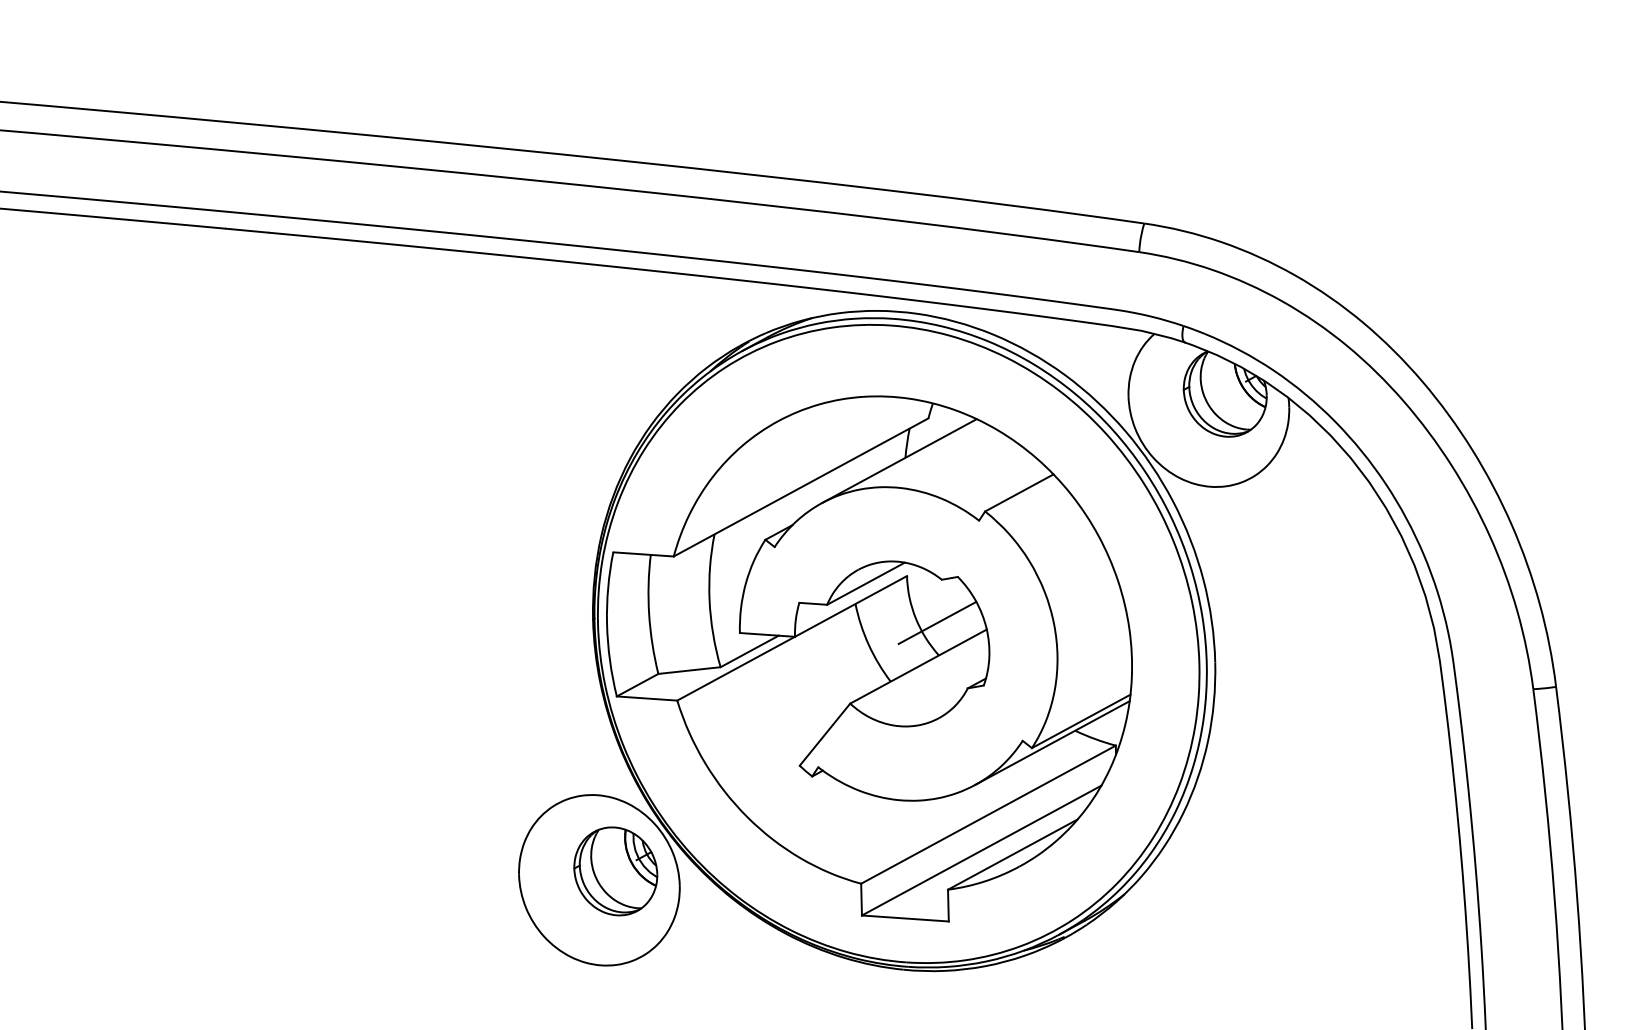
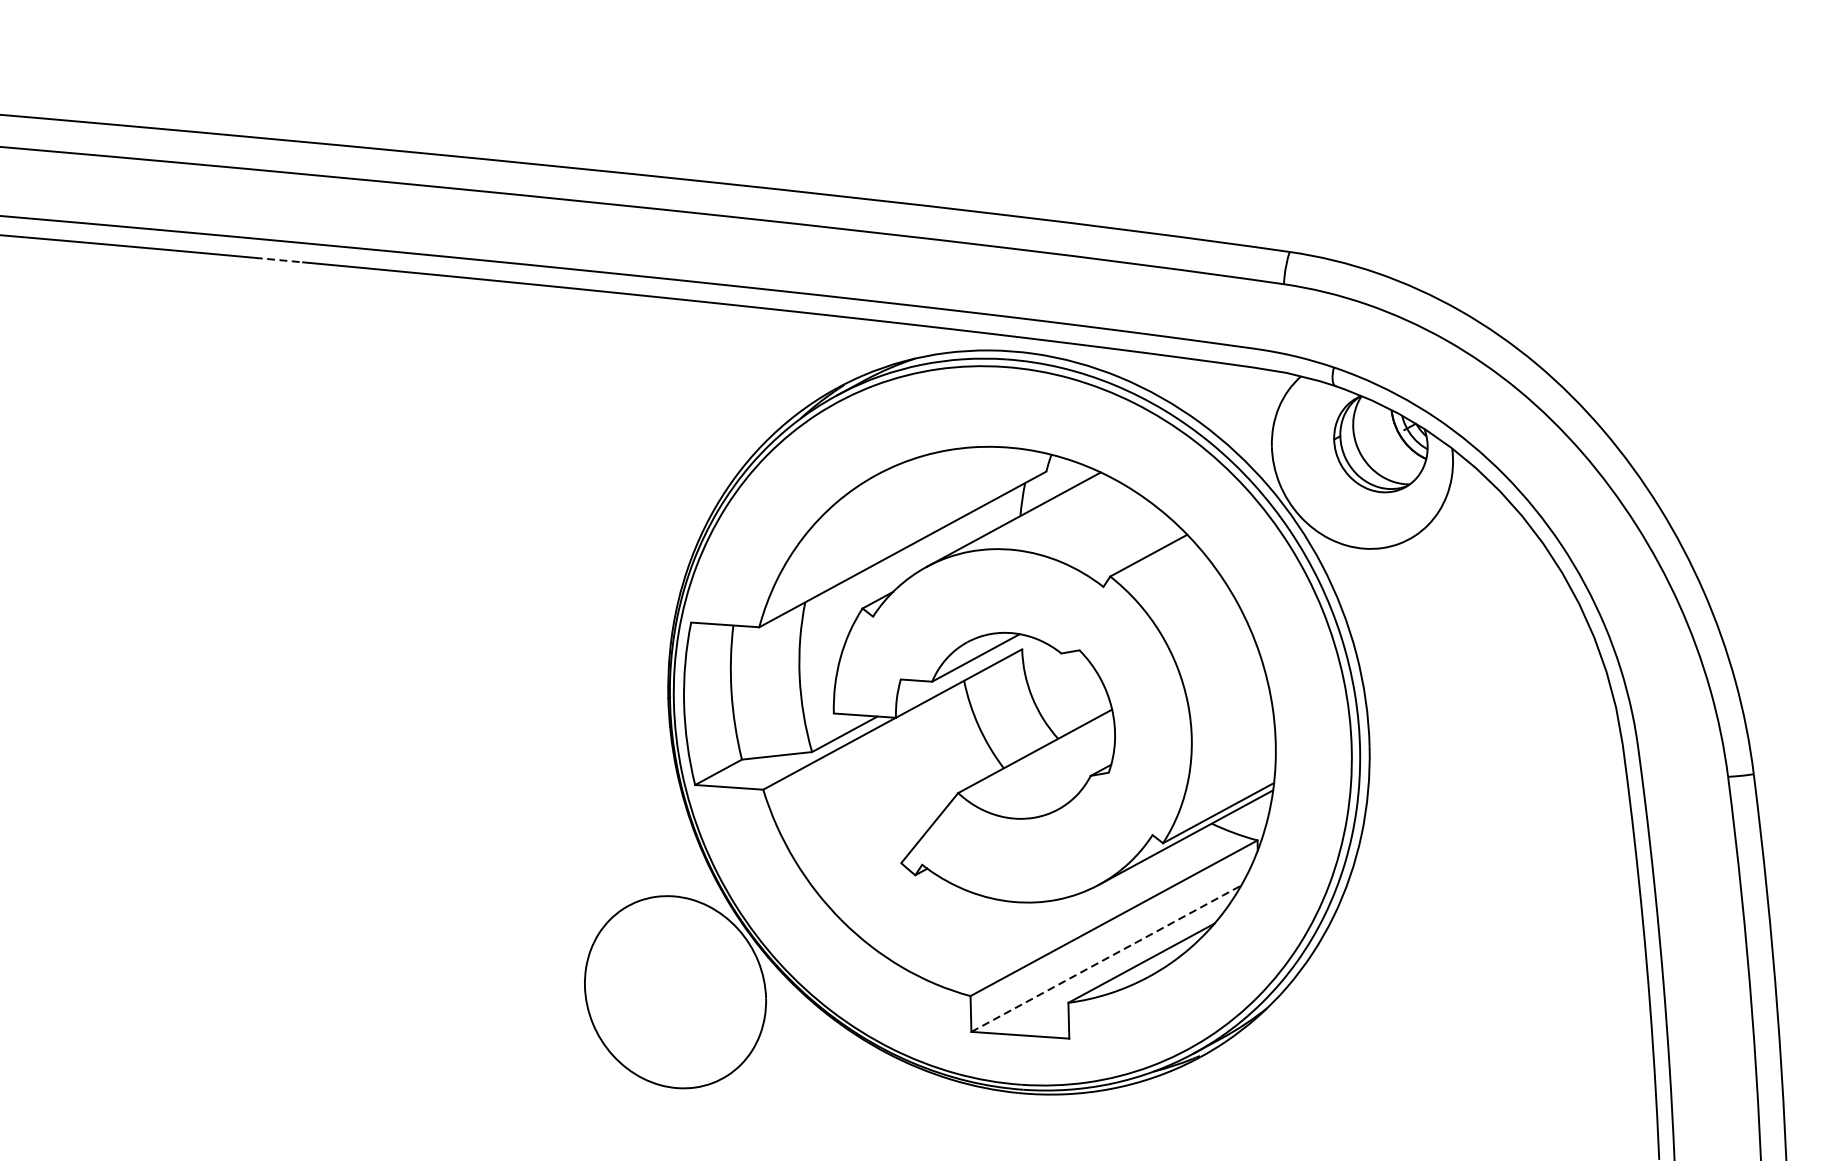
line: (247, 230) -> (278, 259), solid -> dashed
line: (937, 622) -> (1056, 701), removed
line: (982, 850) -> (1107, 958), solid -> dashed
part: (615, 871) -> (693, 982), removed

